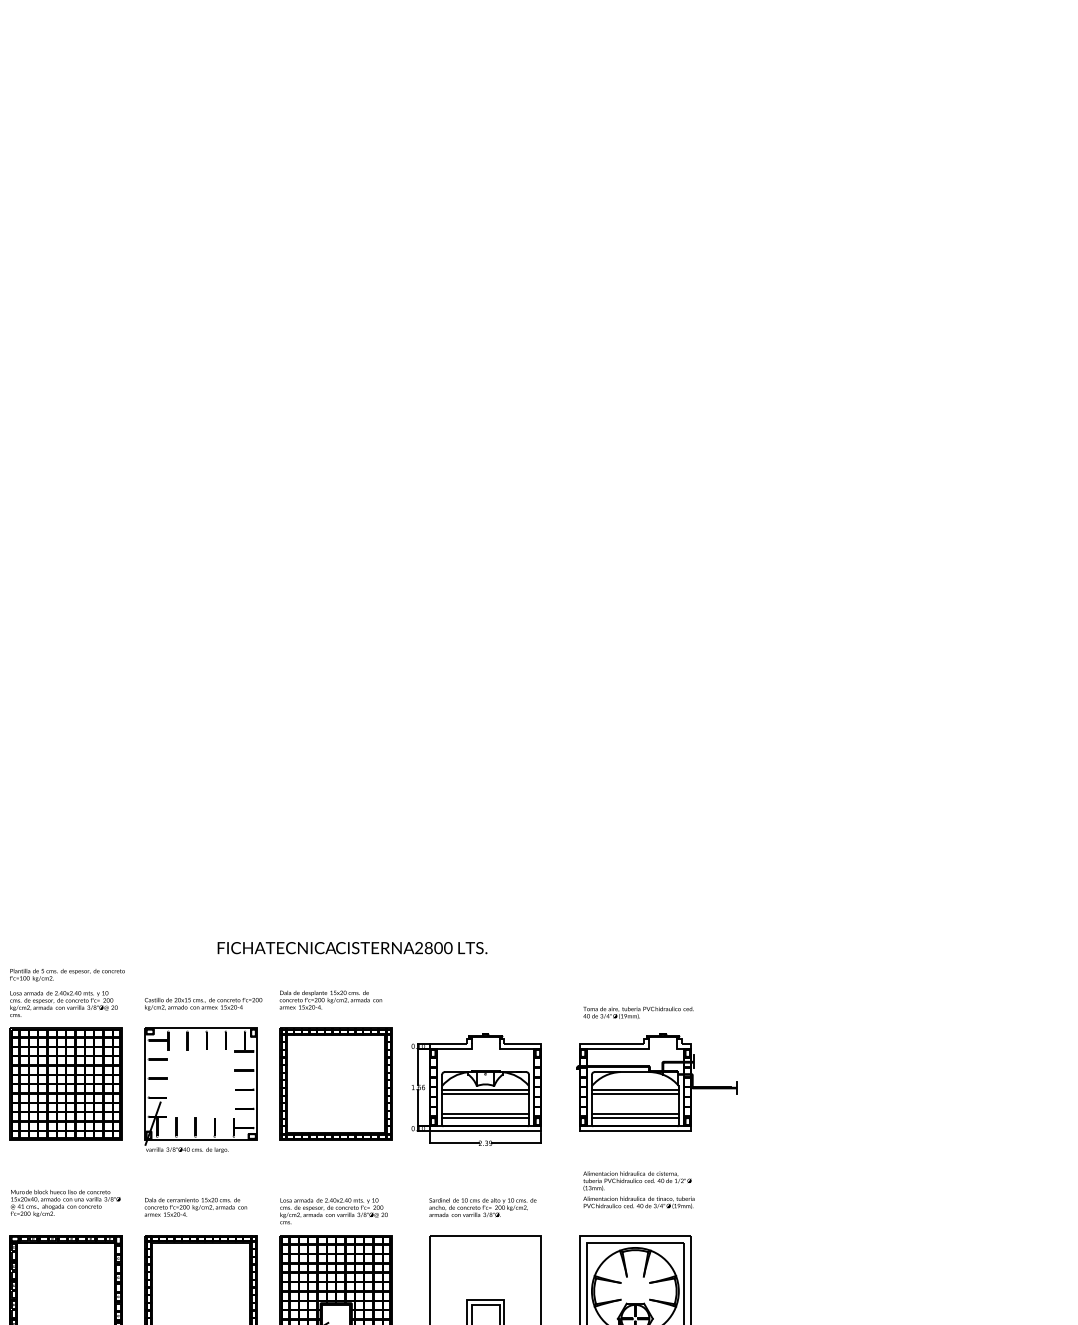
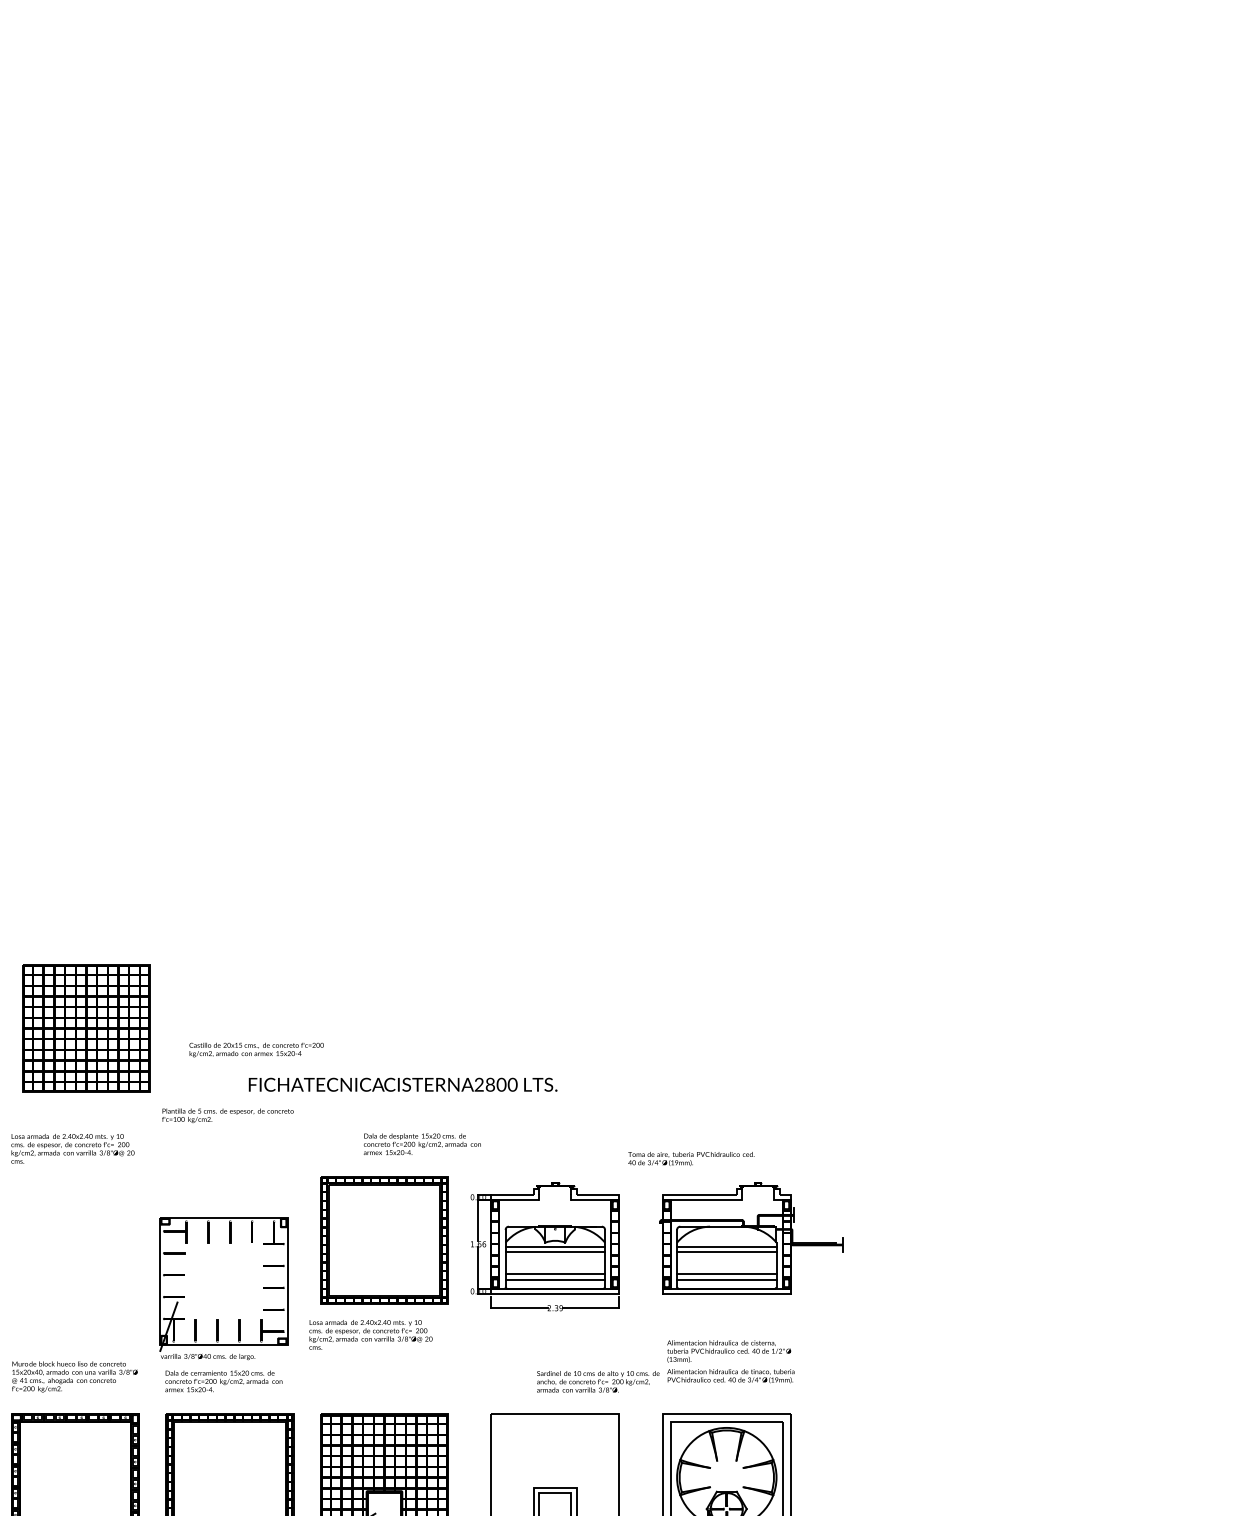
text: (67, 974) -> (227, 1115), moved
text: (330, 999) -> (421, 1143), moved
text: (203, 1003) -> (256, 1049), moved
text: (638, 1012) -> (691, 1158), moved
part: (66, 1084) -> (86, 1028), moved
part: (200, 1090) -> (223, 1288), moved
text: (483, 1207) -> (598, 1381), moved
text: (333, 1210) -> (370, 1334), moved

